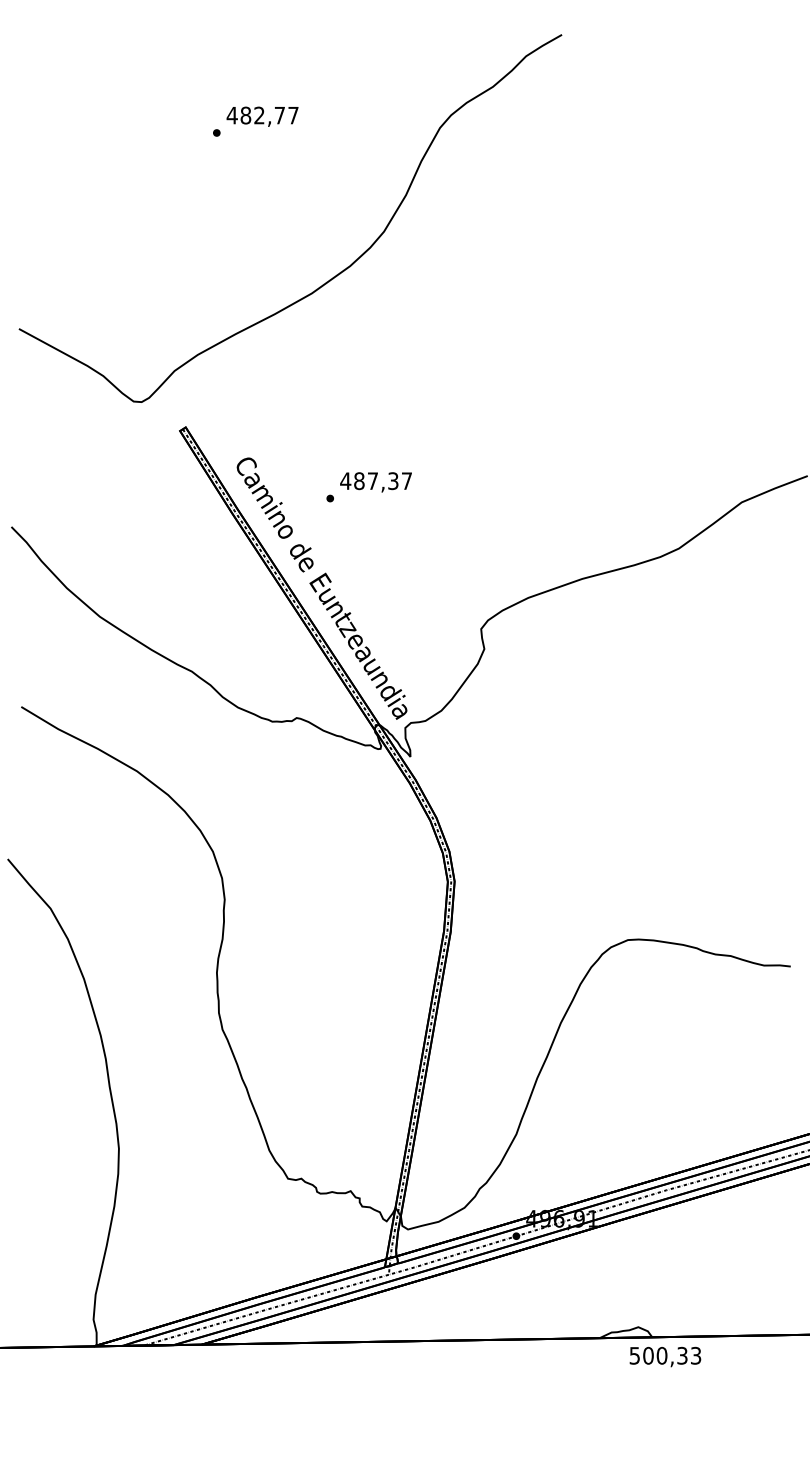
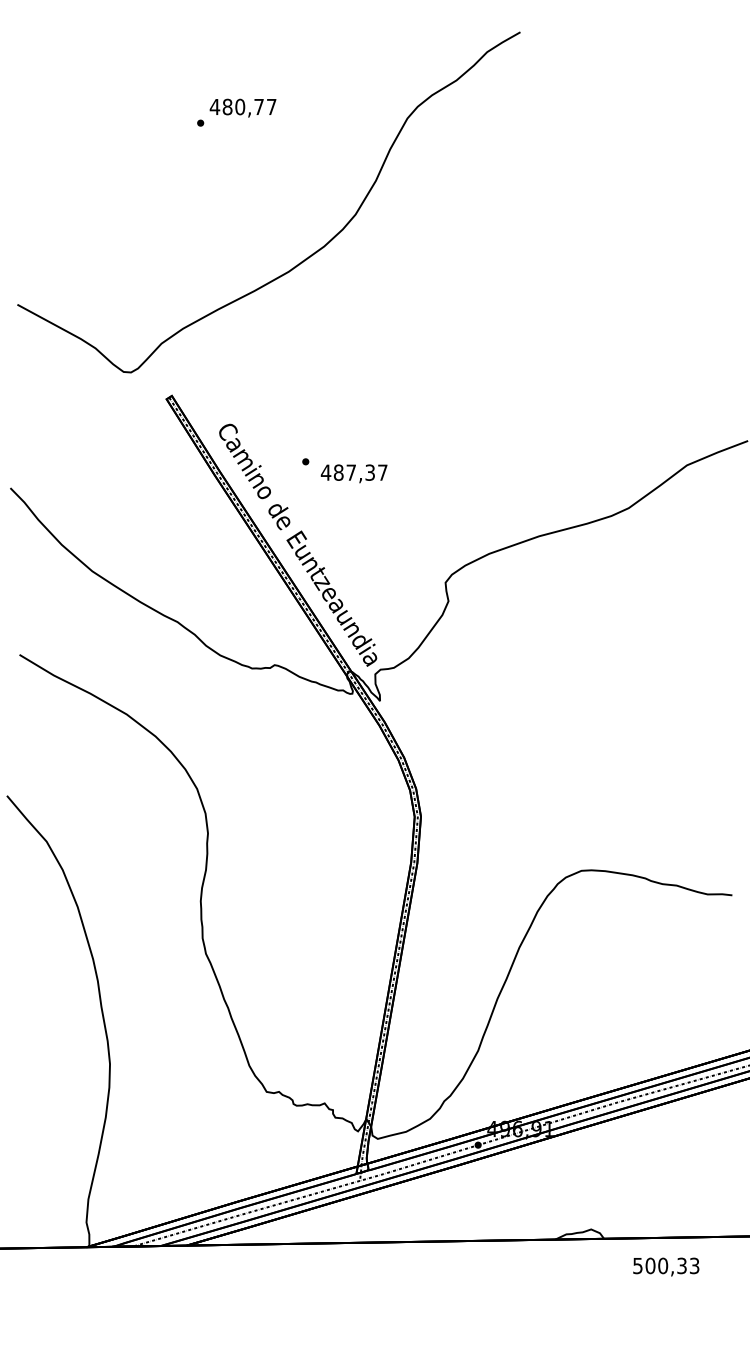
text: (259, 114) -> (240, 106), 482,77 -> 480,77
text: (375, 482) -> (353, 473), moved
text: (665, 1356) -> (666, 1266), moved

